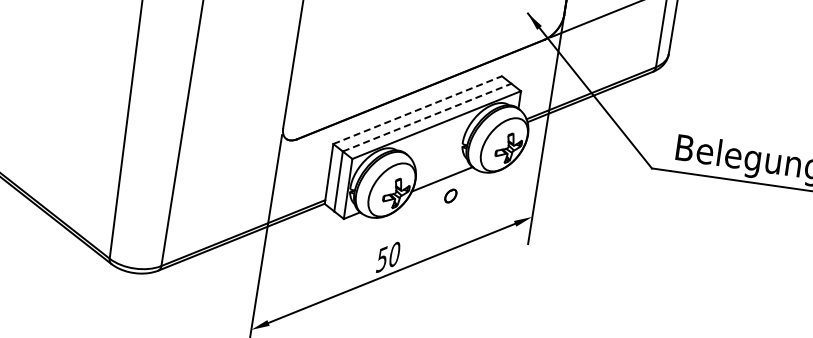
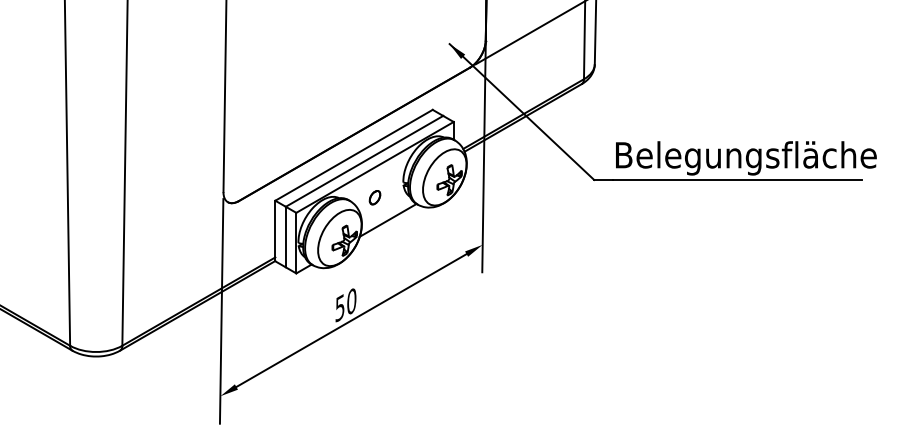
line: (418, 110) -> (354, 155), dashed -> solid
line: (427, 117) -> (364, 161), dashed -> solid
part: (450, 195) -> (374, 197), moved

